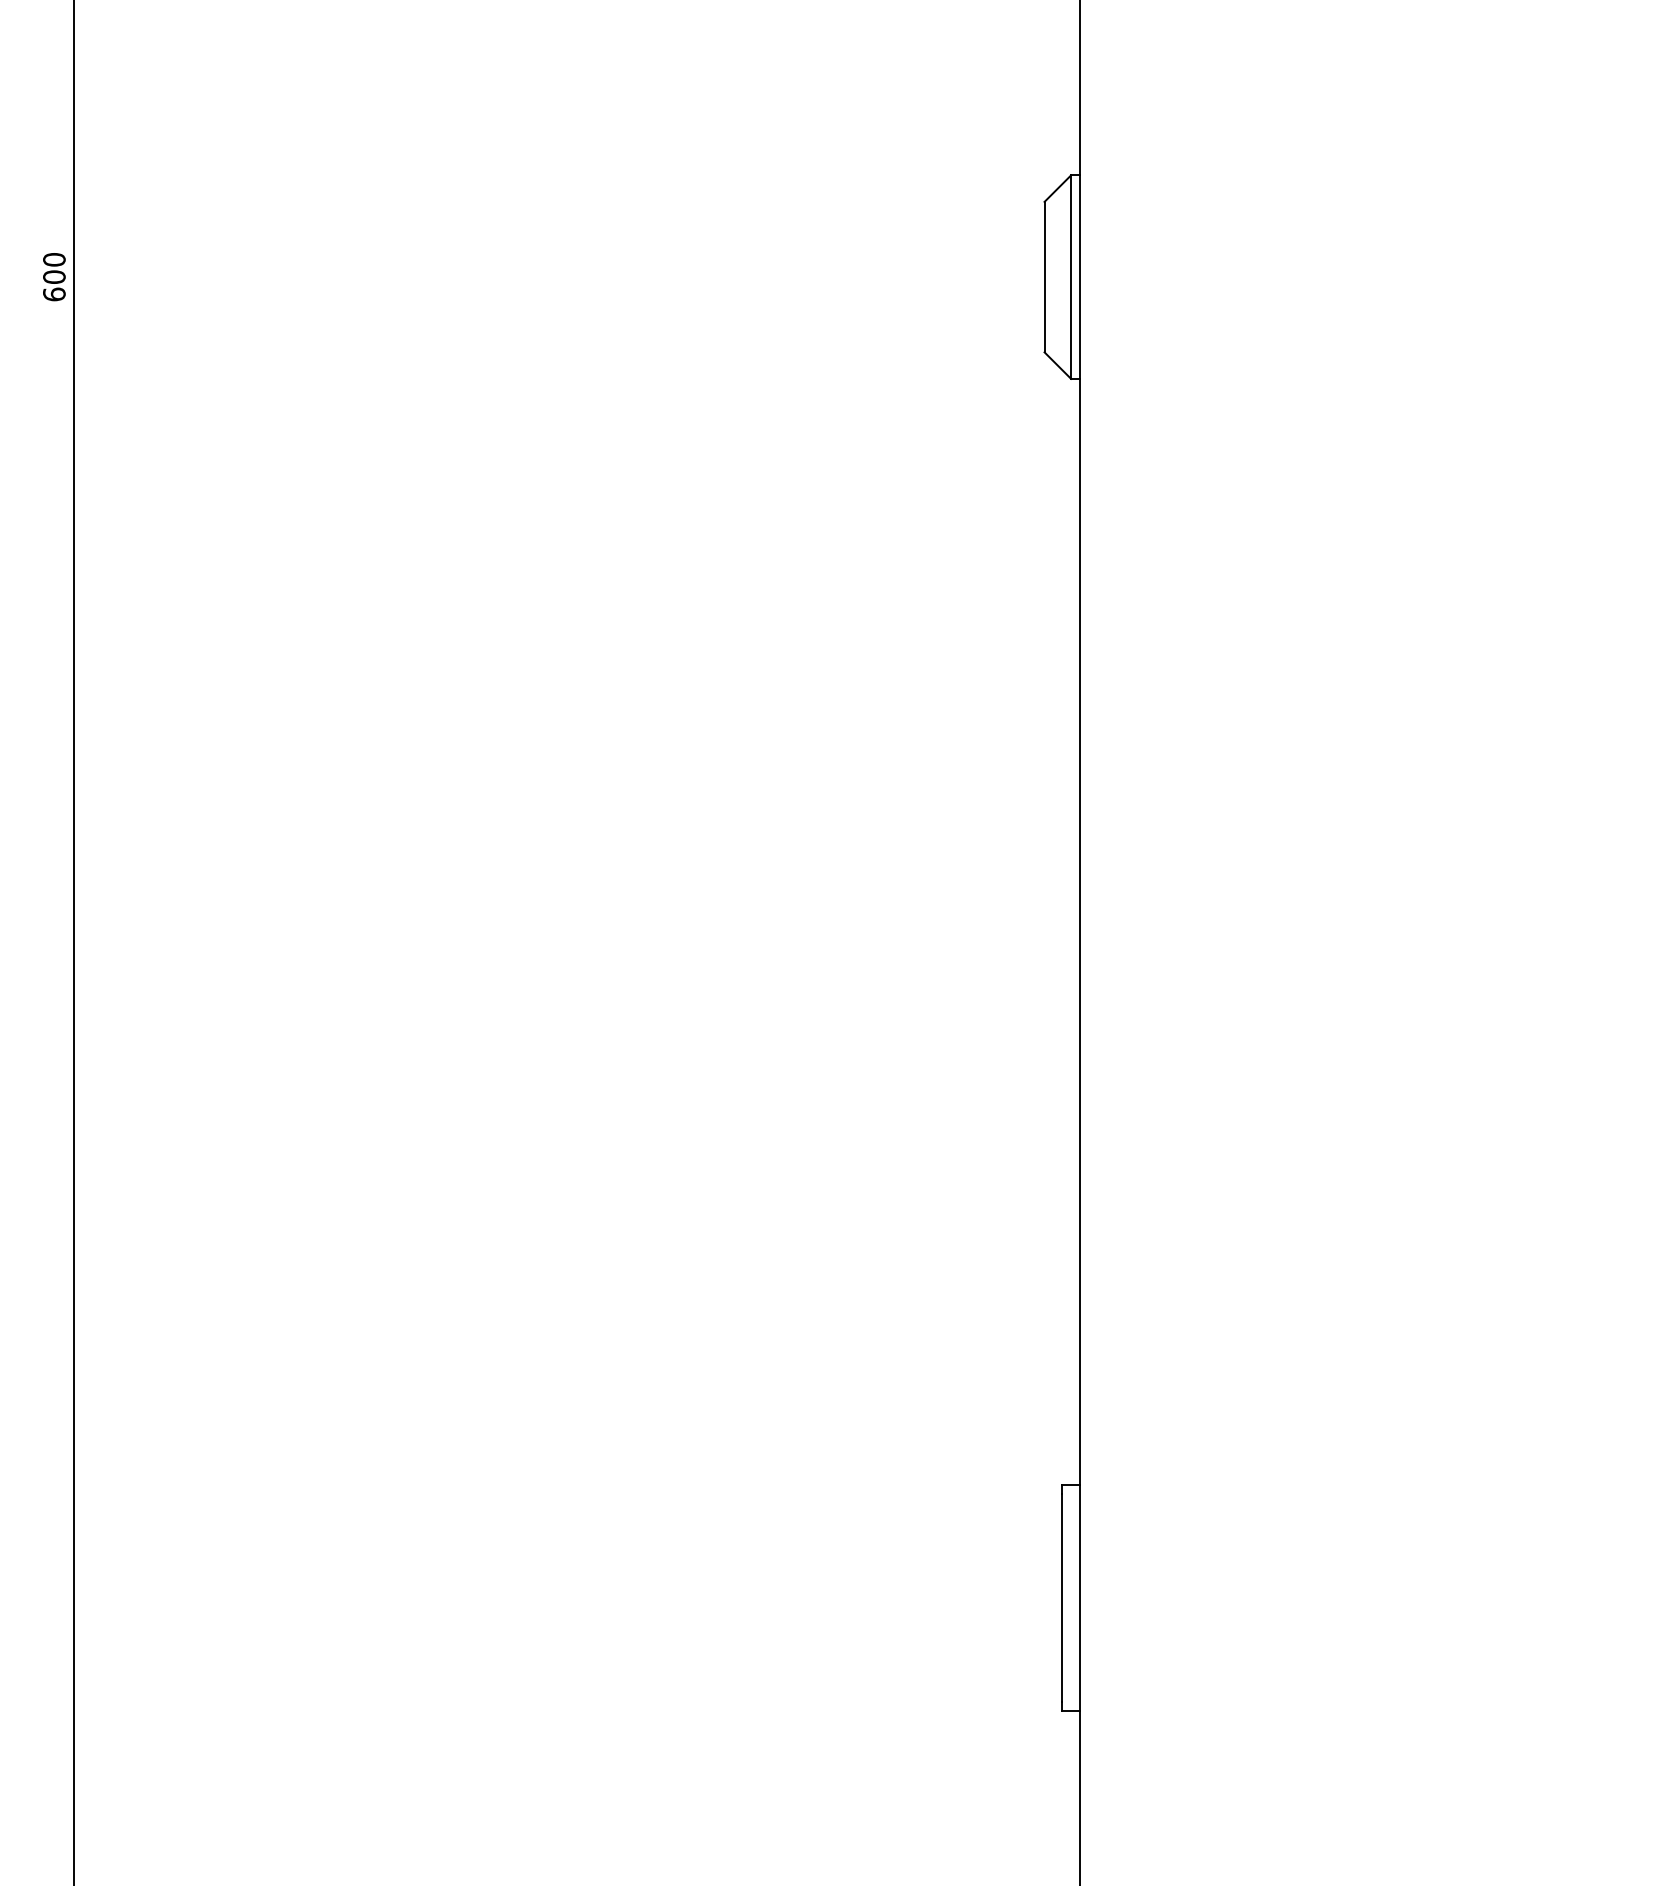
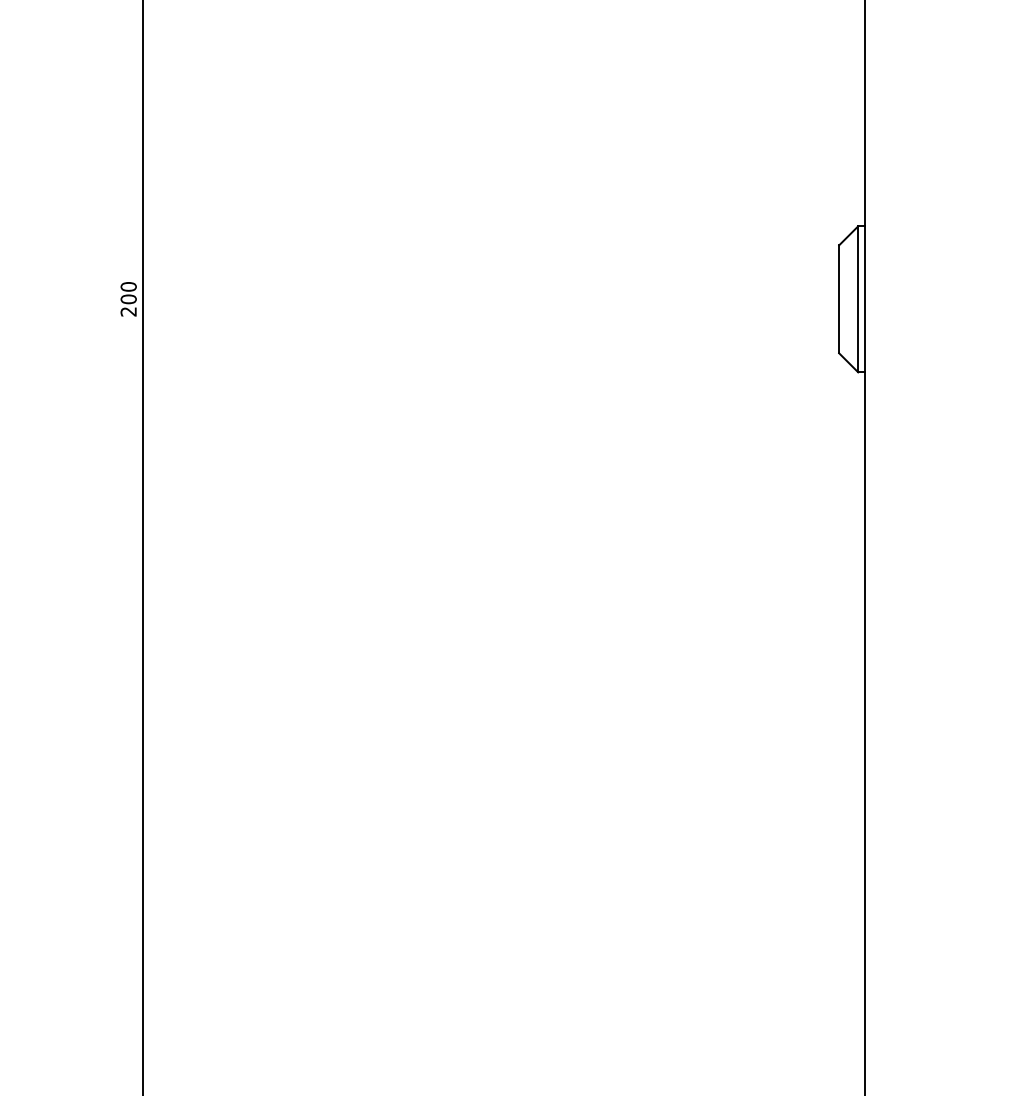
text: (54, 294) -> (128, 311), 600 -> 200

